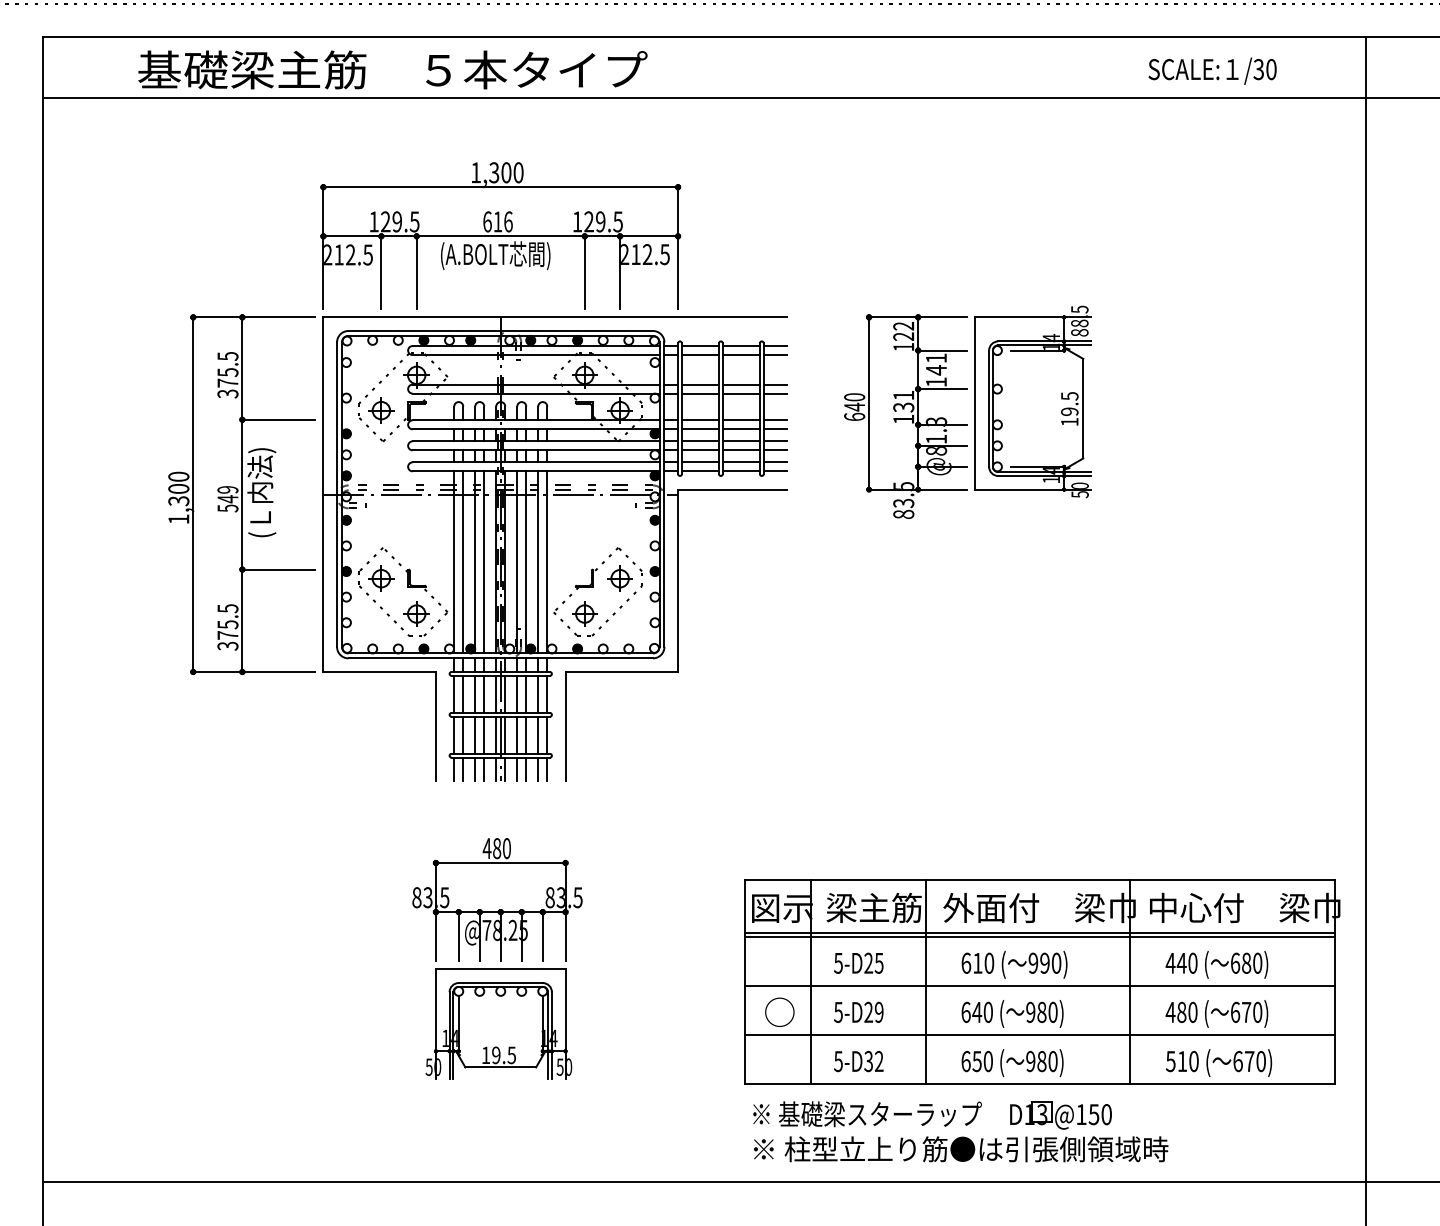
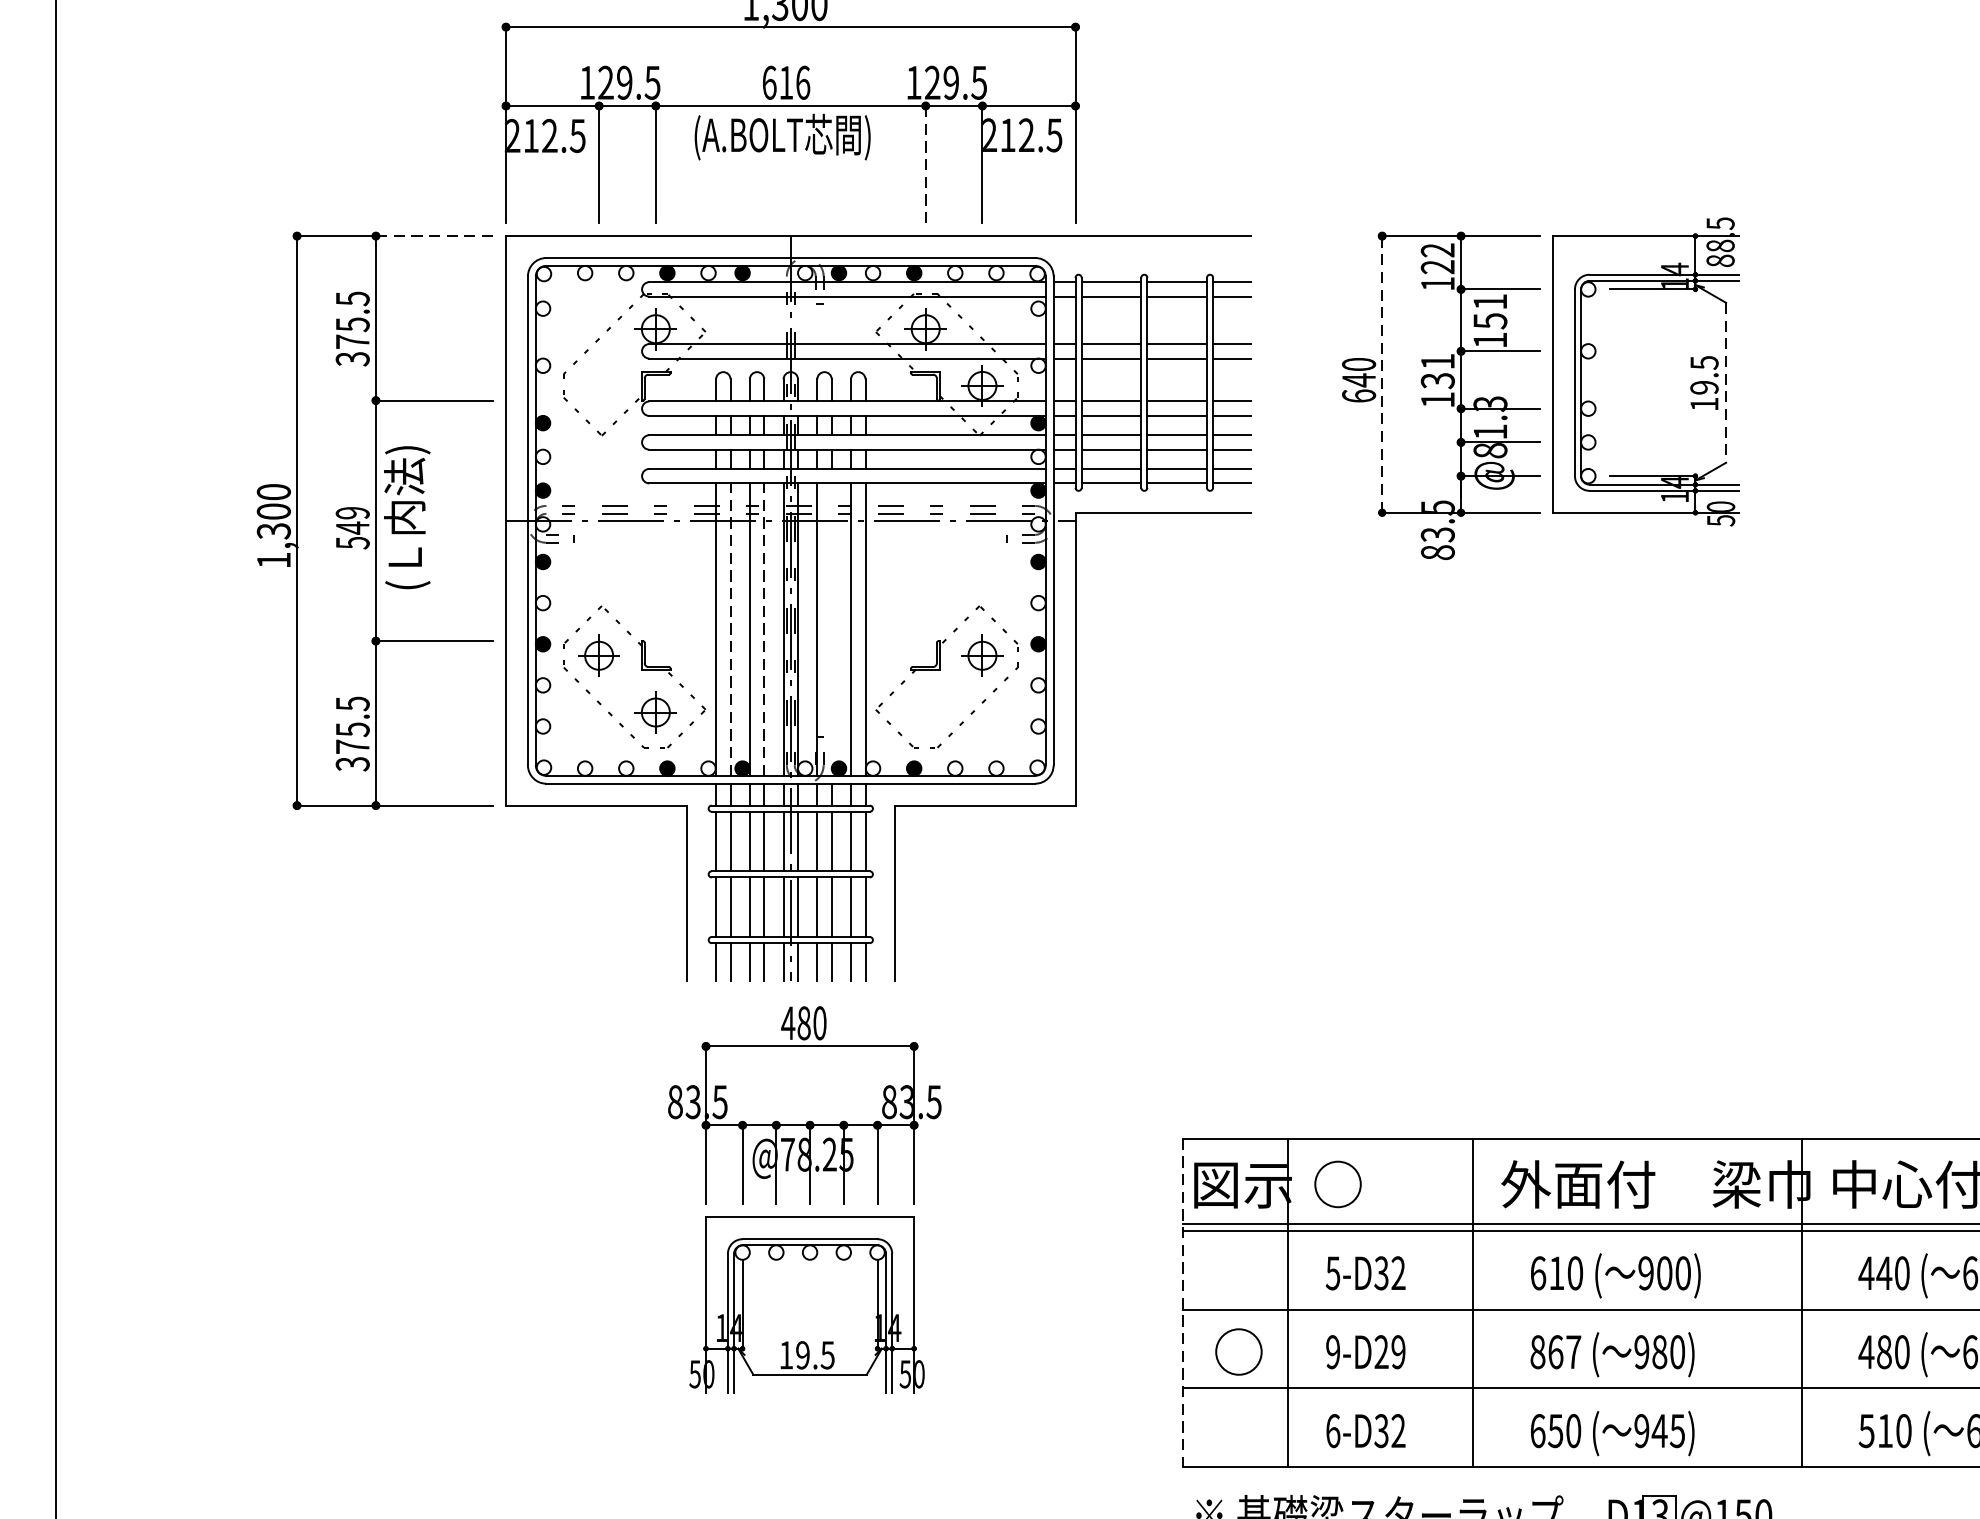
line: (584, 273) -> (925, 165), solid -> dashed
line: (279, 317) -> (435, 236), solid -> dashed
text: (936, 370) -> (1490, 321), 141 -> 151
line: (869, 403) -> (1382, 374), solid -> dashed
line: (1083, 408) -> (1726, 382), solid -> dashed
part: (381, 410) -> (599, 385), removed
line: (463, 561) -> (730, 628), solid -> dashed
line: (484, 561) -> (764, 628), solid -> dashed
line: (526, 562) -> (832, 629), removed
part: (584, 613) -> (925, 711), removed
text: (873, 907) -> (1389, 1183), 梁主筋 -> ○
part: (497, 958) -> (804, 1199), moved
text: (873, 962) -> (1389, 1272), 5-D25 -> 5-D32
text: (1044, 962) -> (1663, 1272), 990) -> 900)
line: (745, 982) -> (1183, 1304), solid -> dashed
text: (838, 1011) -> (1333, 1350), 5-D29 -> 9-D29
text: (976, 1011) -> (1554, 1350), 640 -> 867
text: (838, 1061) -> (1333, 1430), 5-D32 -> 6-D32
text: (1046, 1061) -> (1667, 1430), 980) -> 945)

